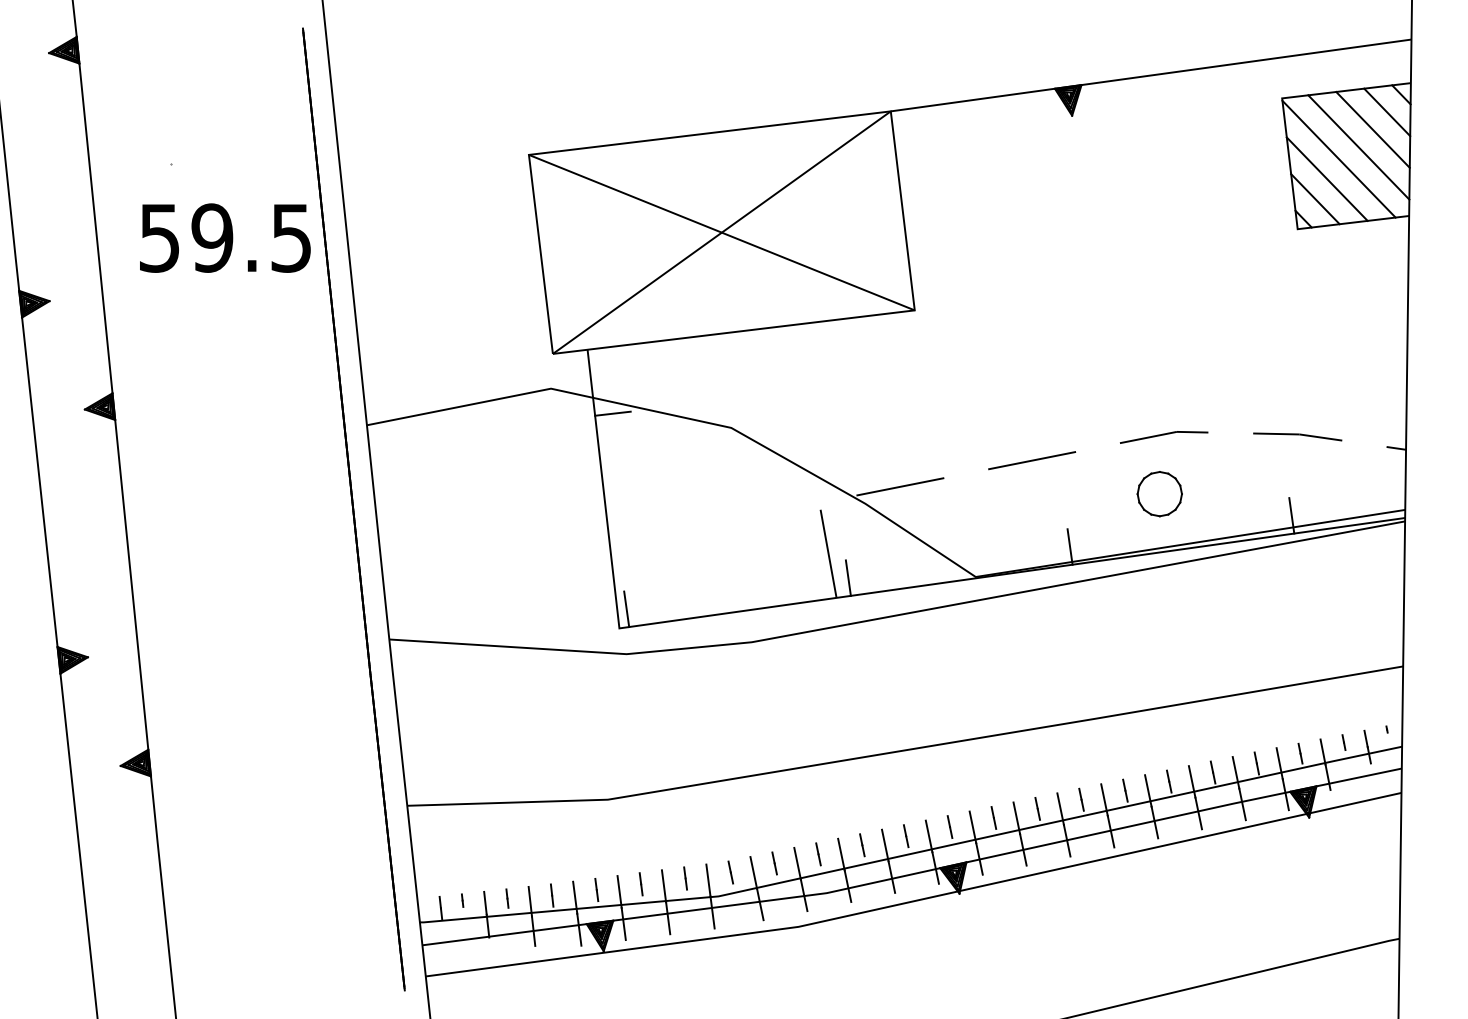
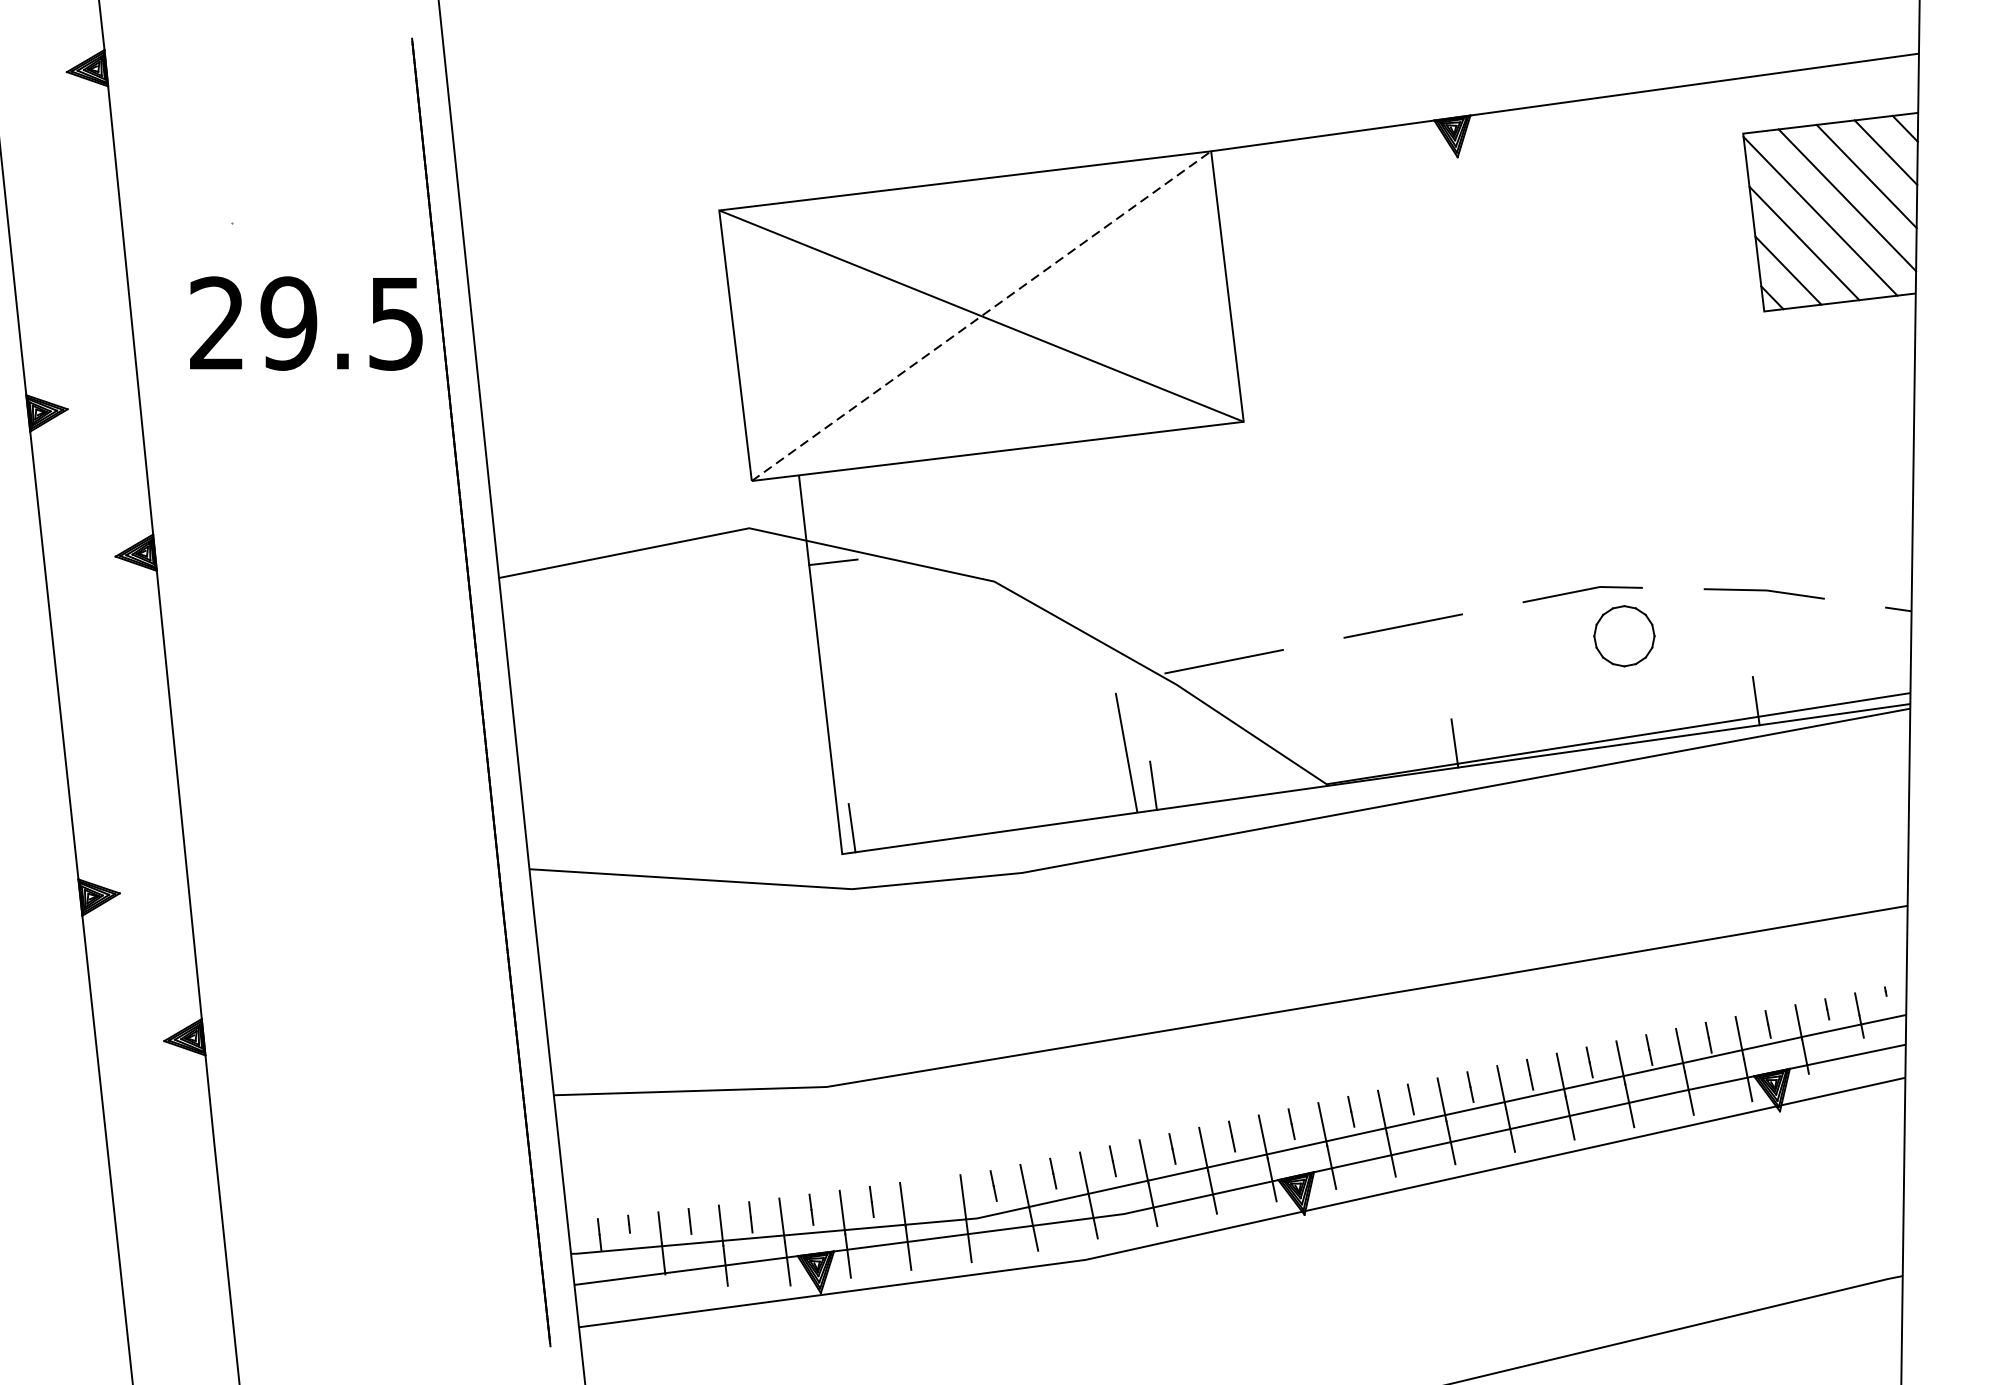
line: (721, 232) -> (981, 315), solid -> dashed
text: (158, 237) -> (215, 322), 59.5 -> 29.5
part: (1159, 494) -> (1624, 636), moved
line: (685, 878) -> (932, 1194), removed

